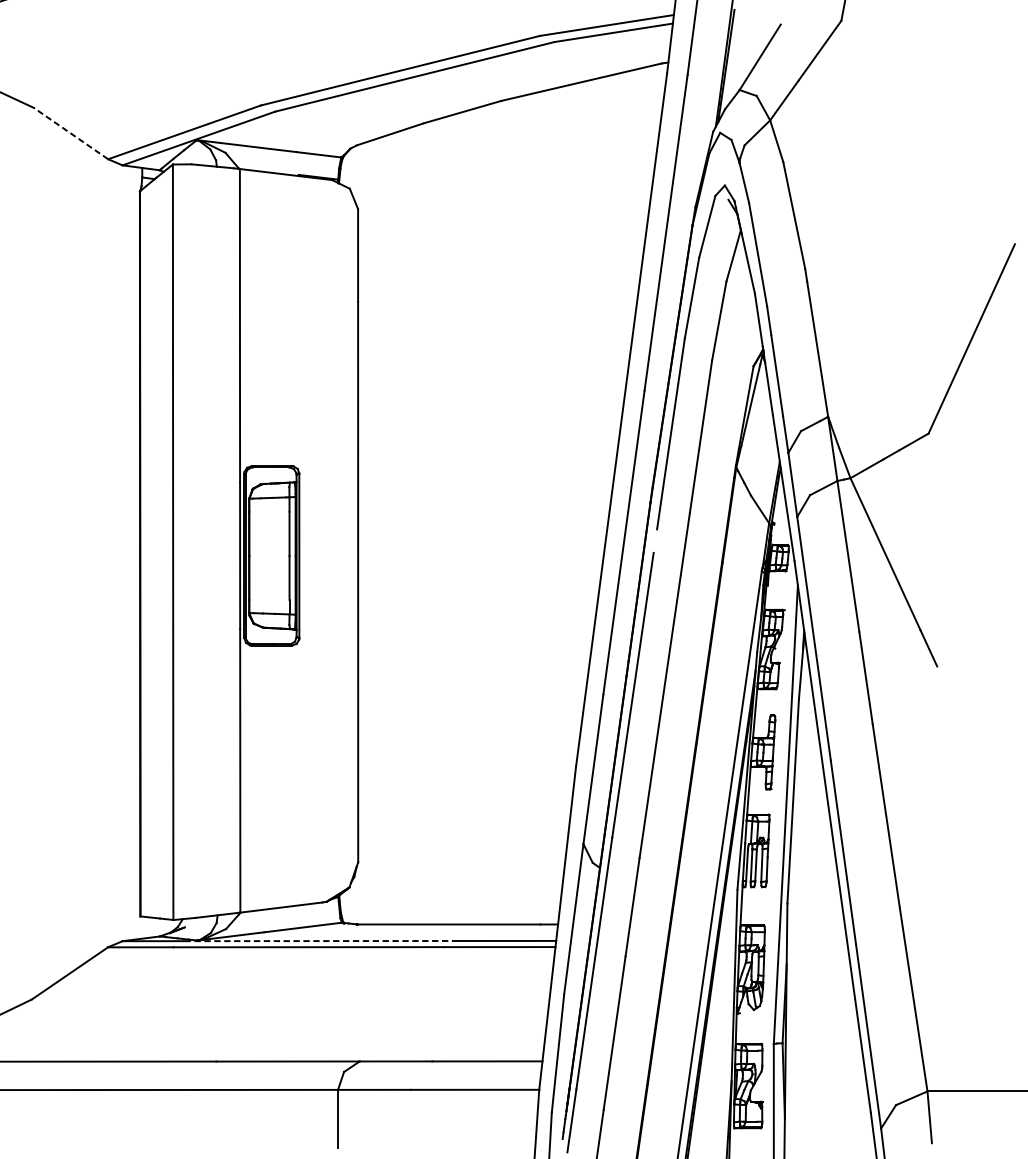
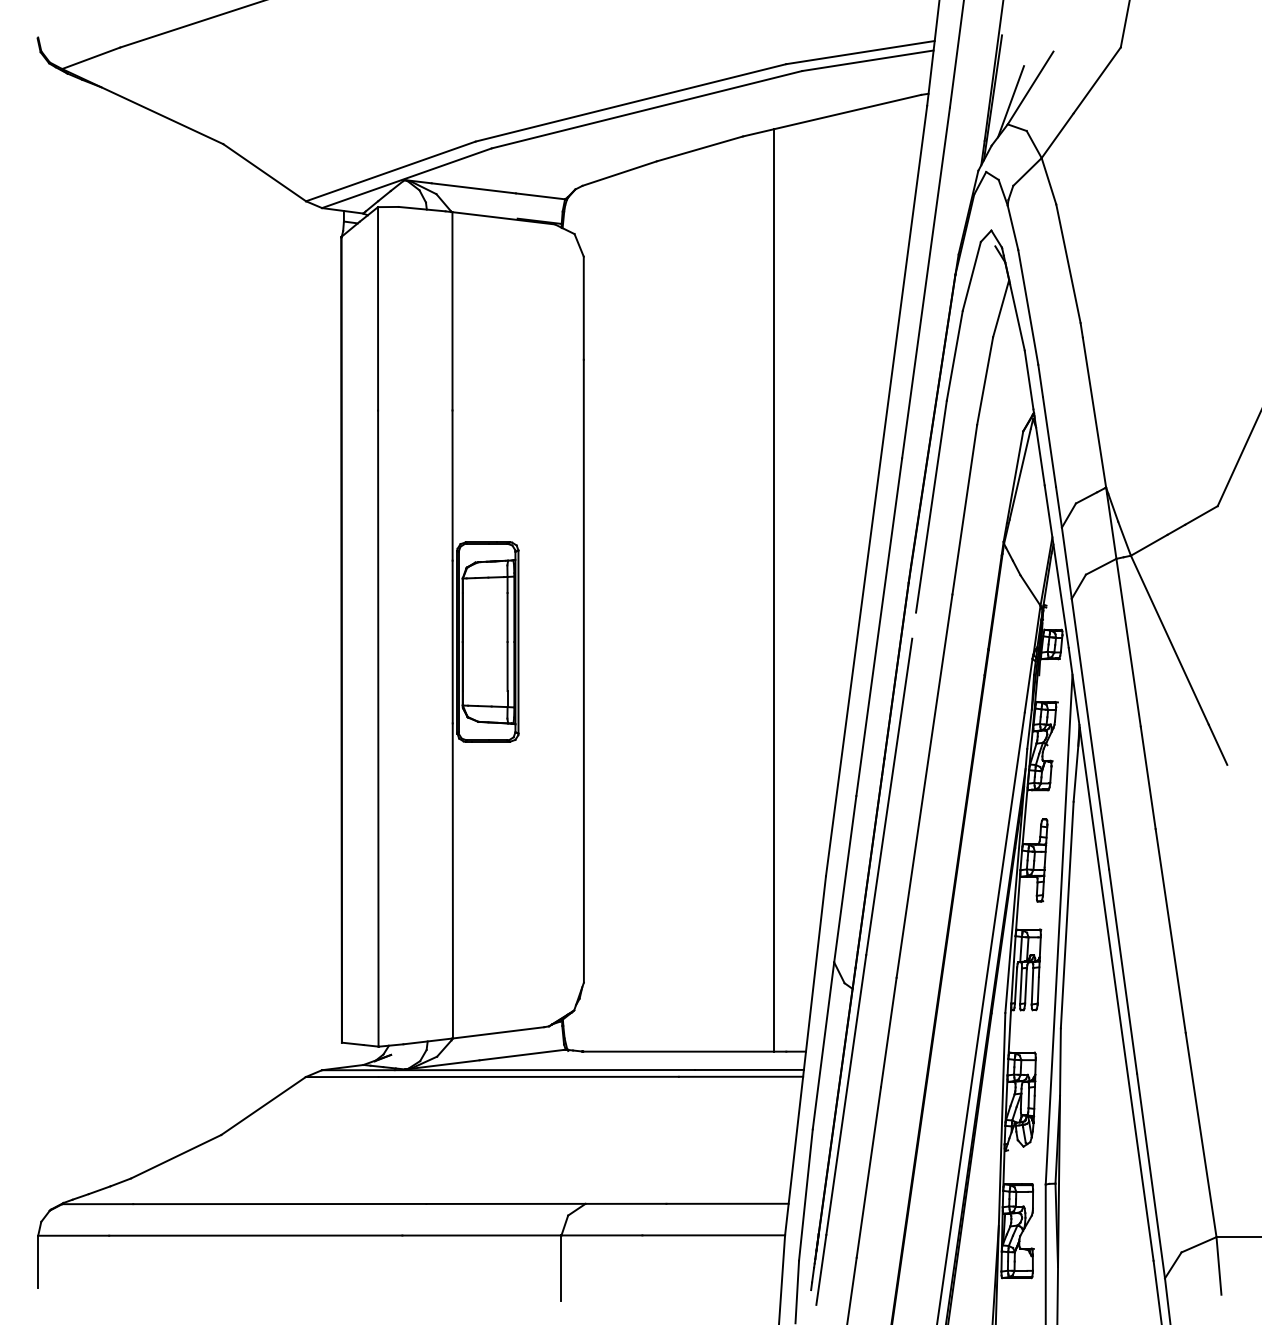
line: (743, 69) -> (1011, 101), added
line: (70, 133) -> (264, 172), dashed -> solid
line: (529, 509) -> (774, 590), added
line: (322, 941) -> (544, 1070), dashed -> solid

